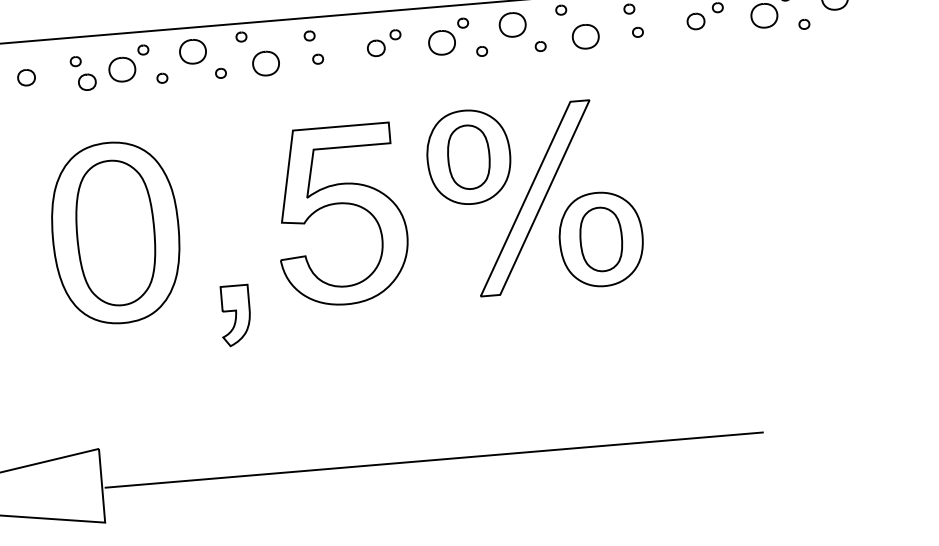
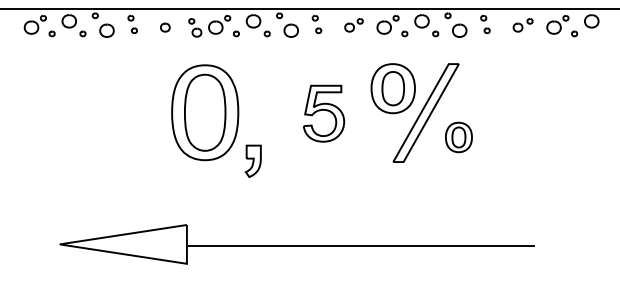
part: (340, 215) -> (323, 113), size x0.6
part: (600, 239) -> (458, 137), size x0.6
part: (234, 314) -> (252, 160), moved

